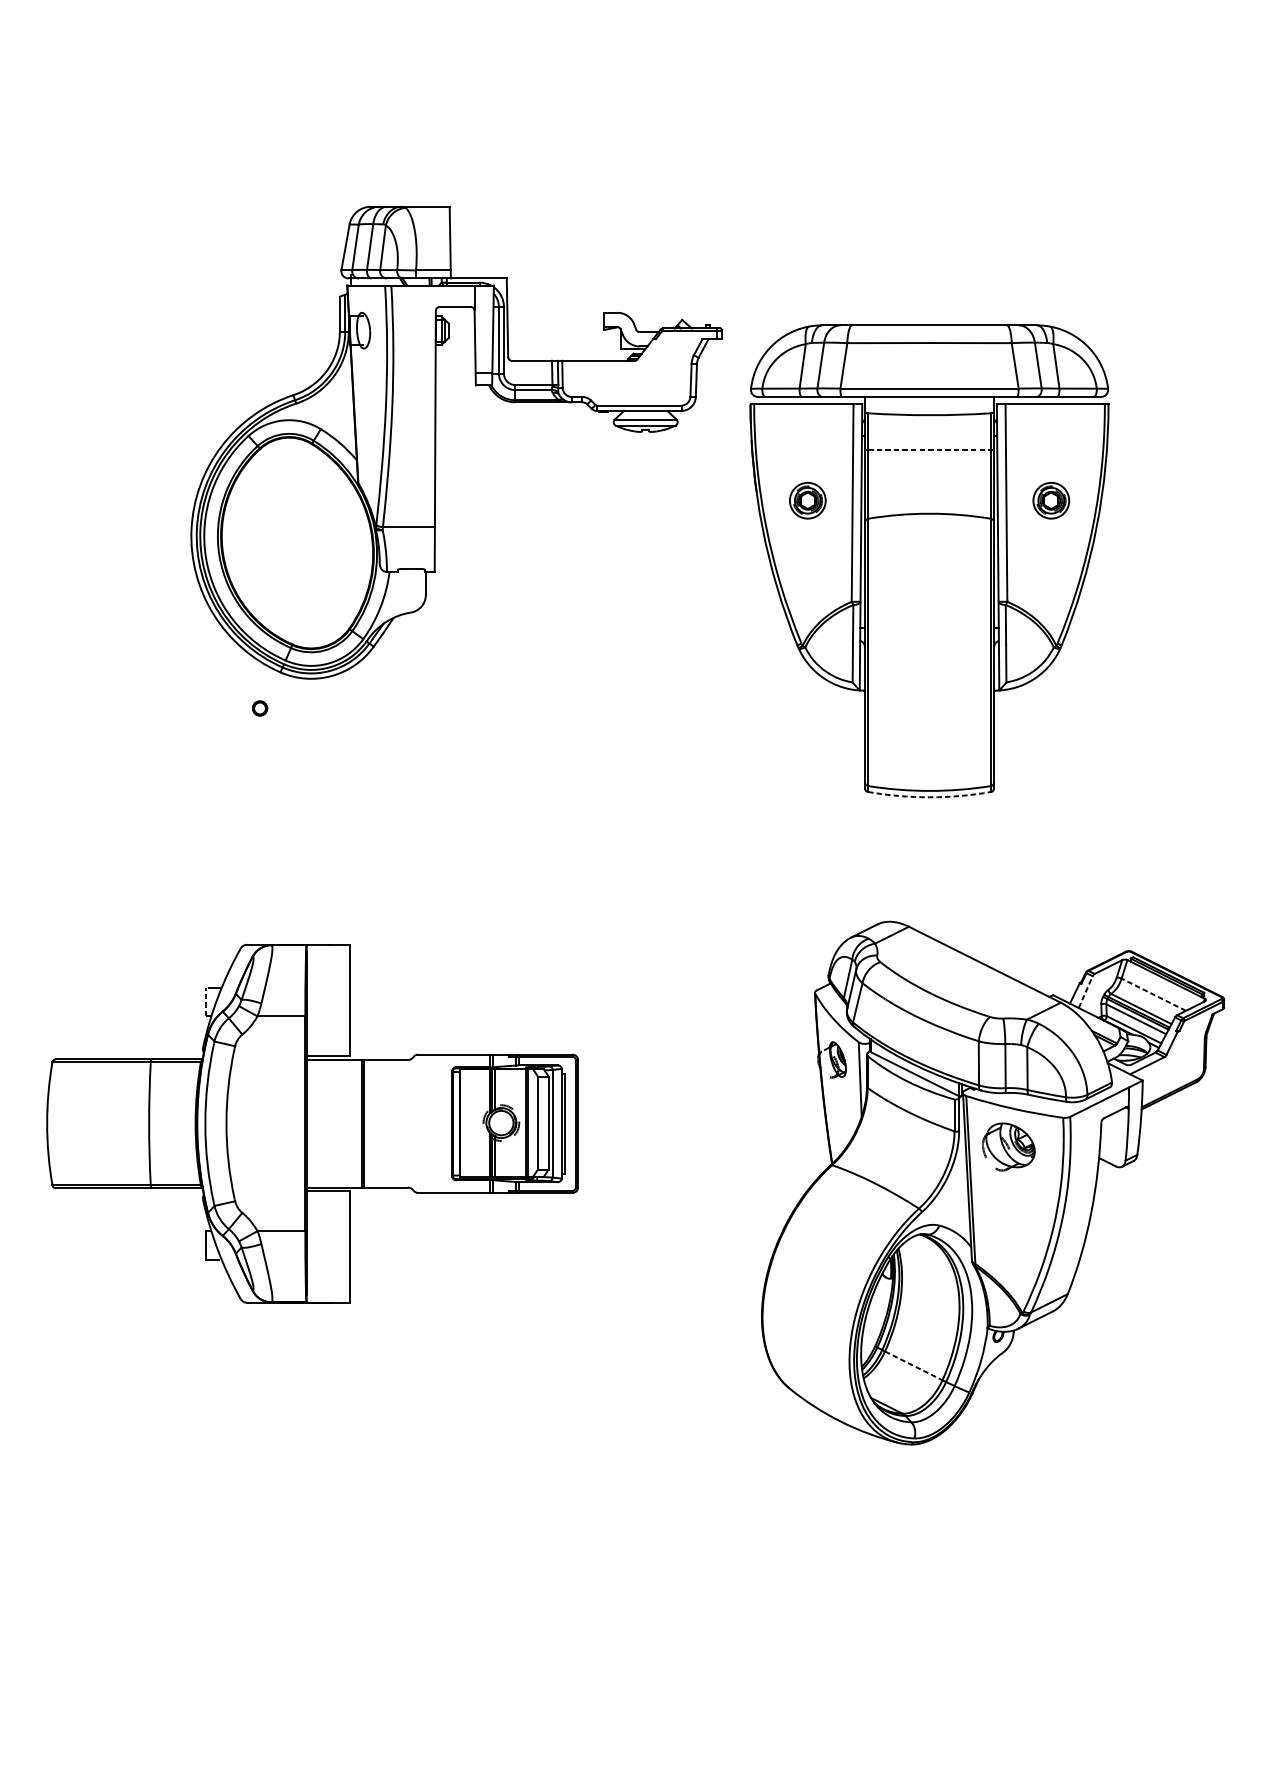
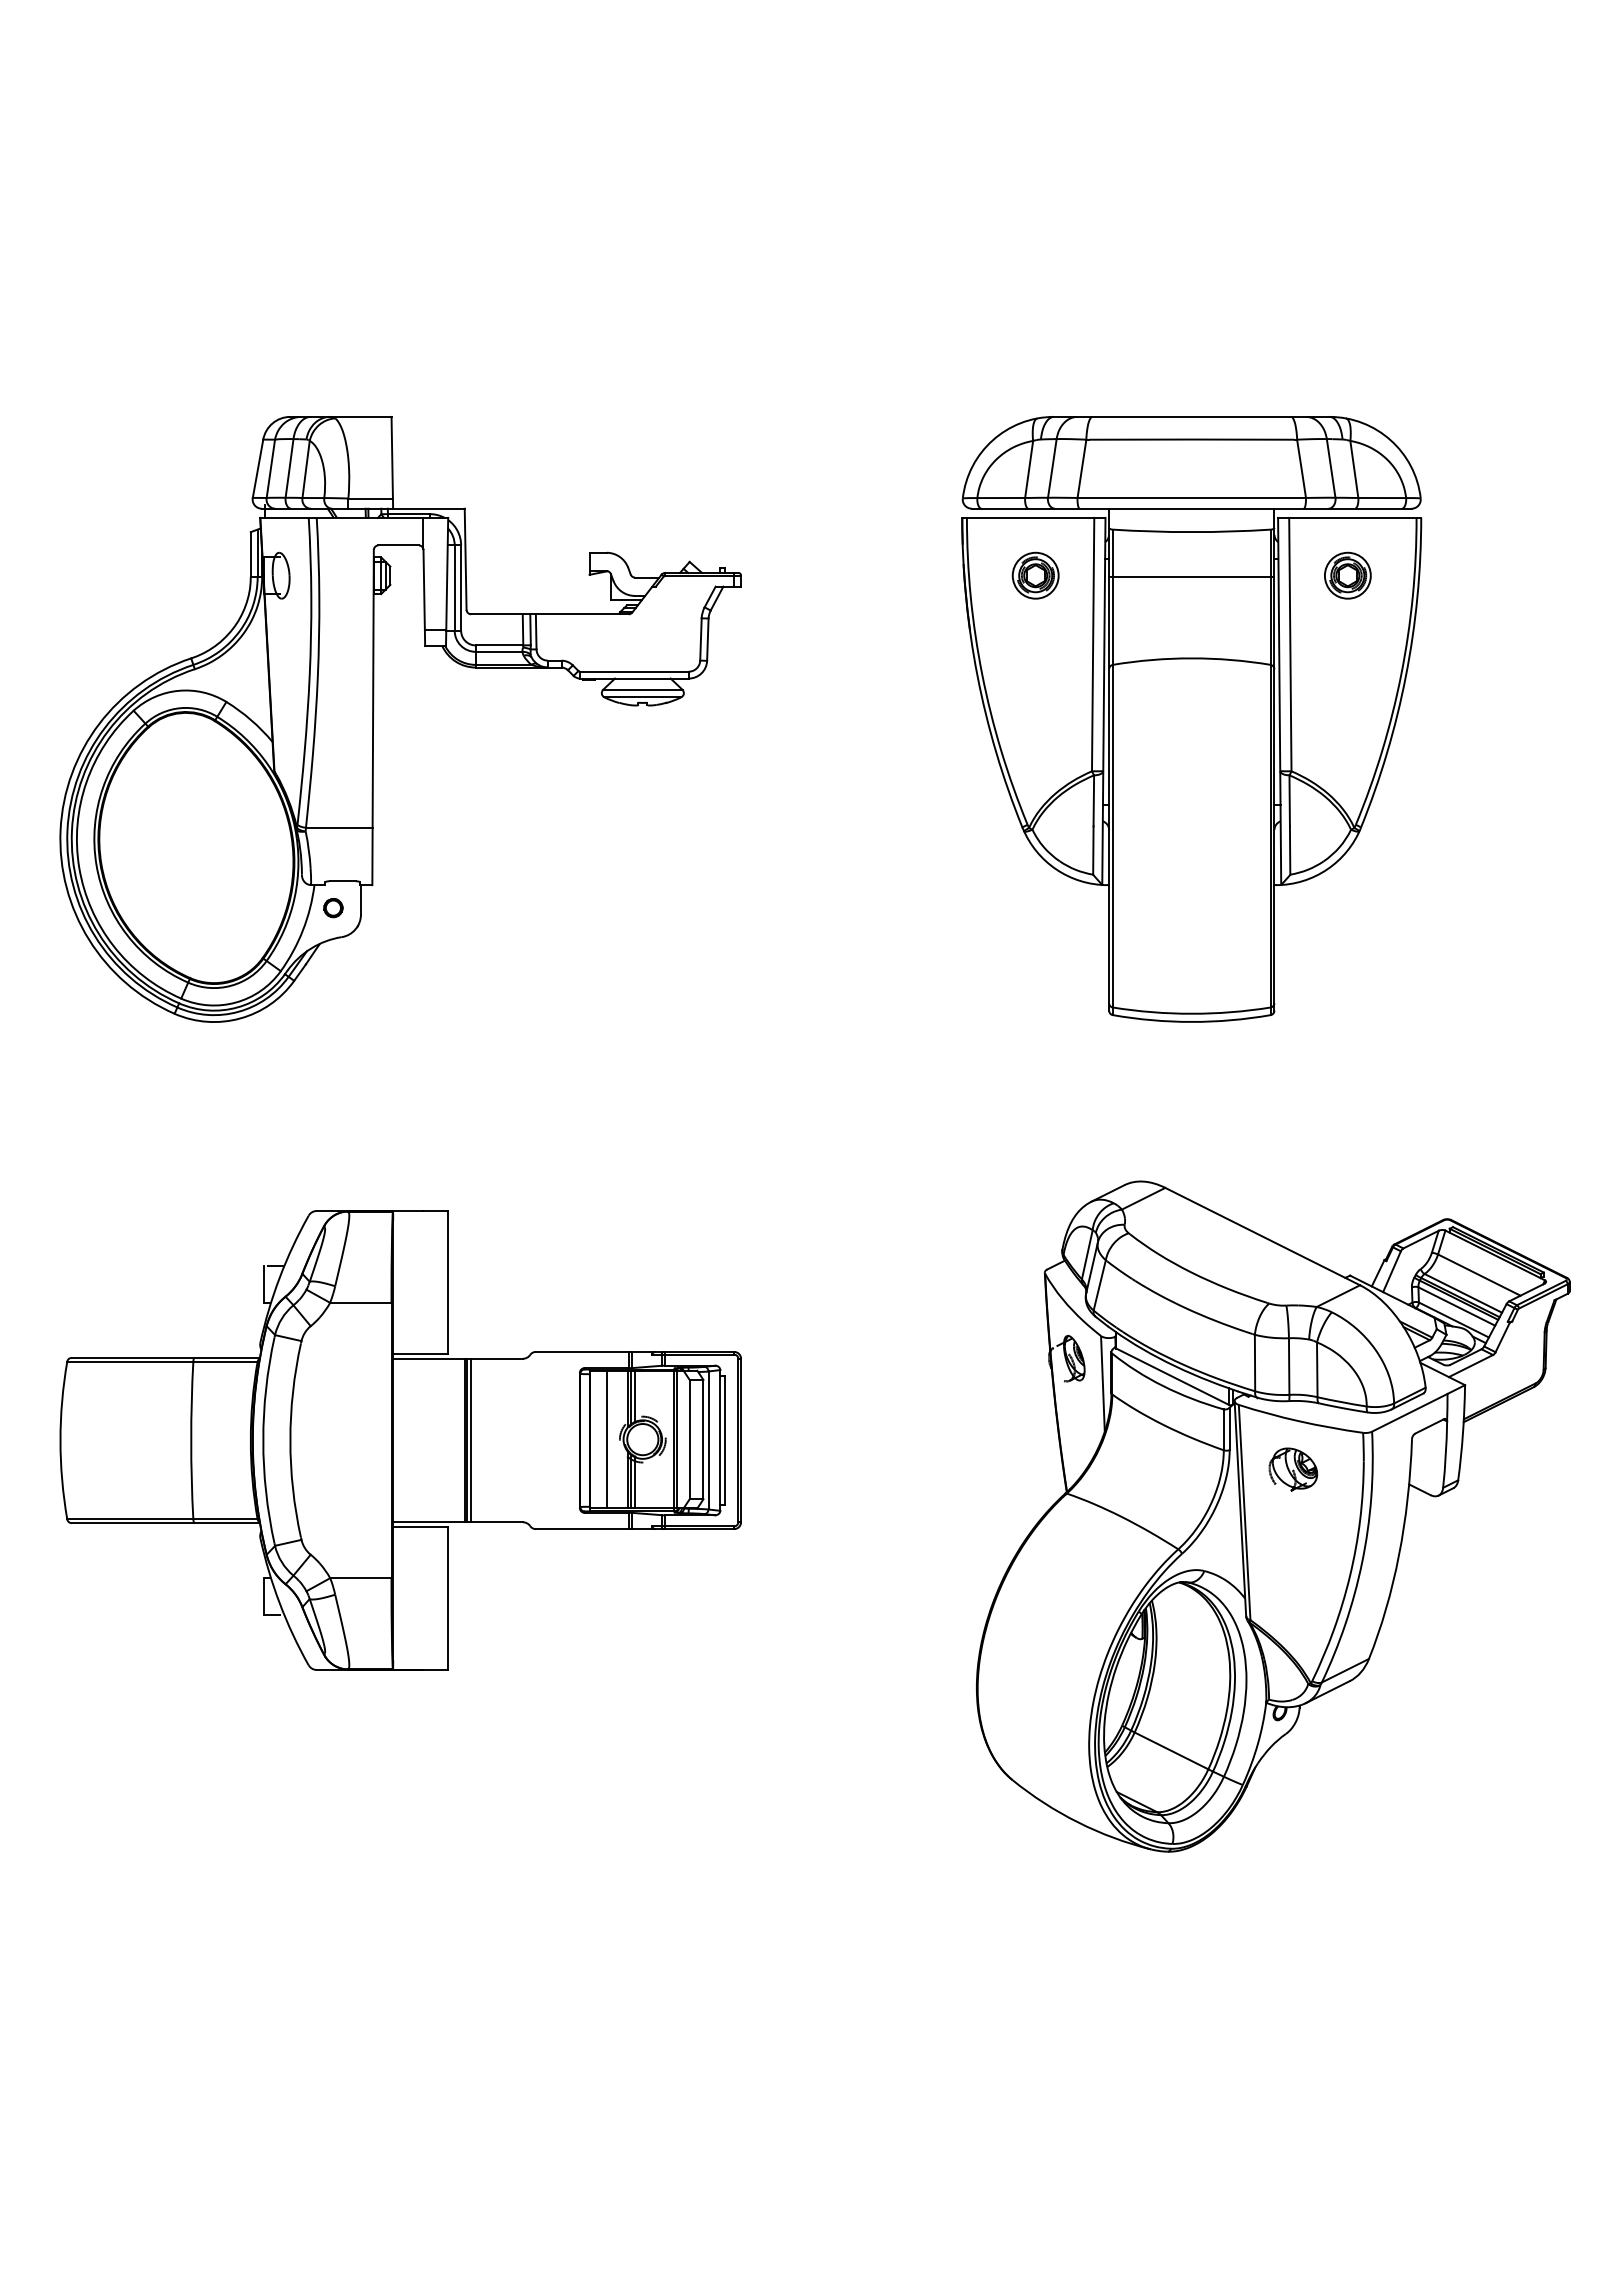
part: (435, 442) -> (373, 719), moved
line: (929, 449) -> (1191, 576), dashed -> solid
part: (807, 500) -> (1035, 575), moved
part: (1051, 500) -> (1347, 575), moved
arc: (929, 796) -> (1191, 1021), dashed -> solid
line: (1086, 991) -> (1392, 1271), dashed -> solid
line: (1153, 994) -> (1478, 1274), dashed -> solid
line: (205, 1001) -> (263, 1283), dashed -> solid
line: (367, 1123) -> (471, 1440), added
line: (473, 1123) -> (606, 1439), added
part: (1008, 1146) -> (1293, 1469), size x0.71
line: (913, 1366) -> (1171, 1751), dashed -> solid

